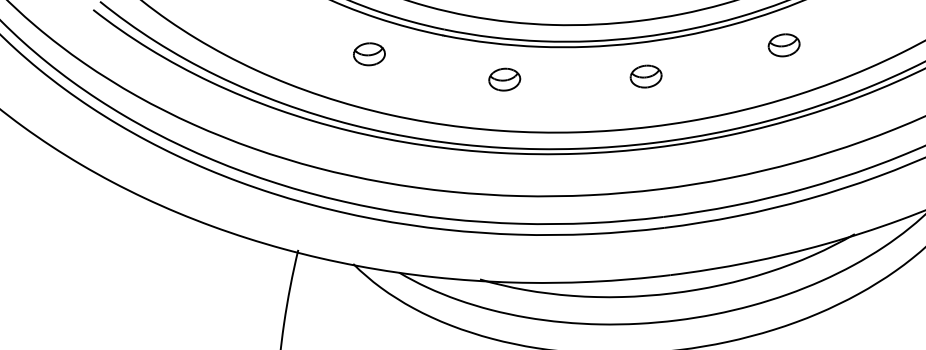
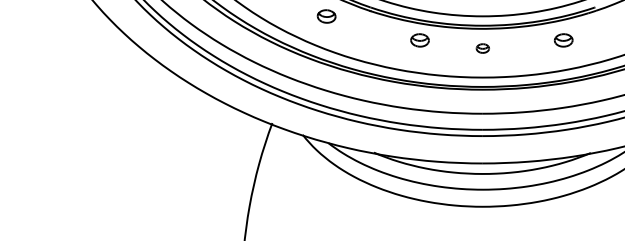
part: (645, 76) -> (482, 48), size x0.7
part: (503, 79) -> (419, 40), moved

